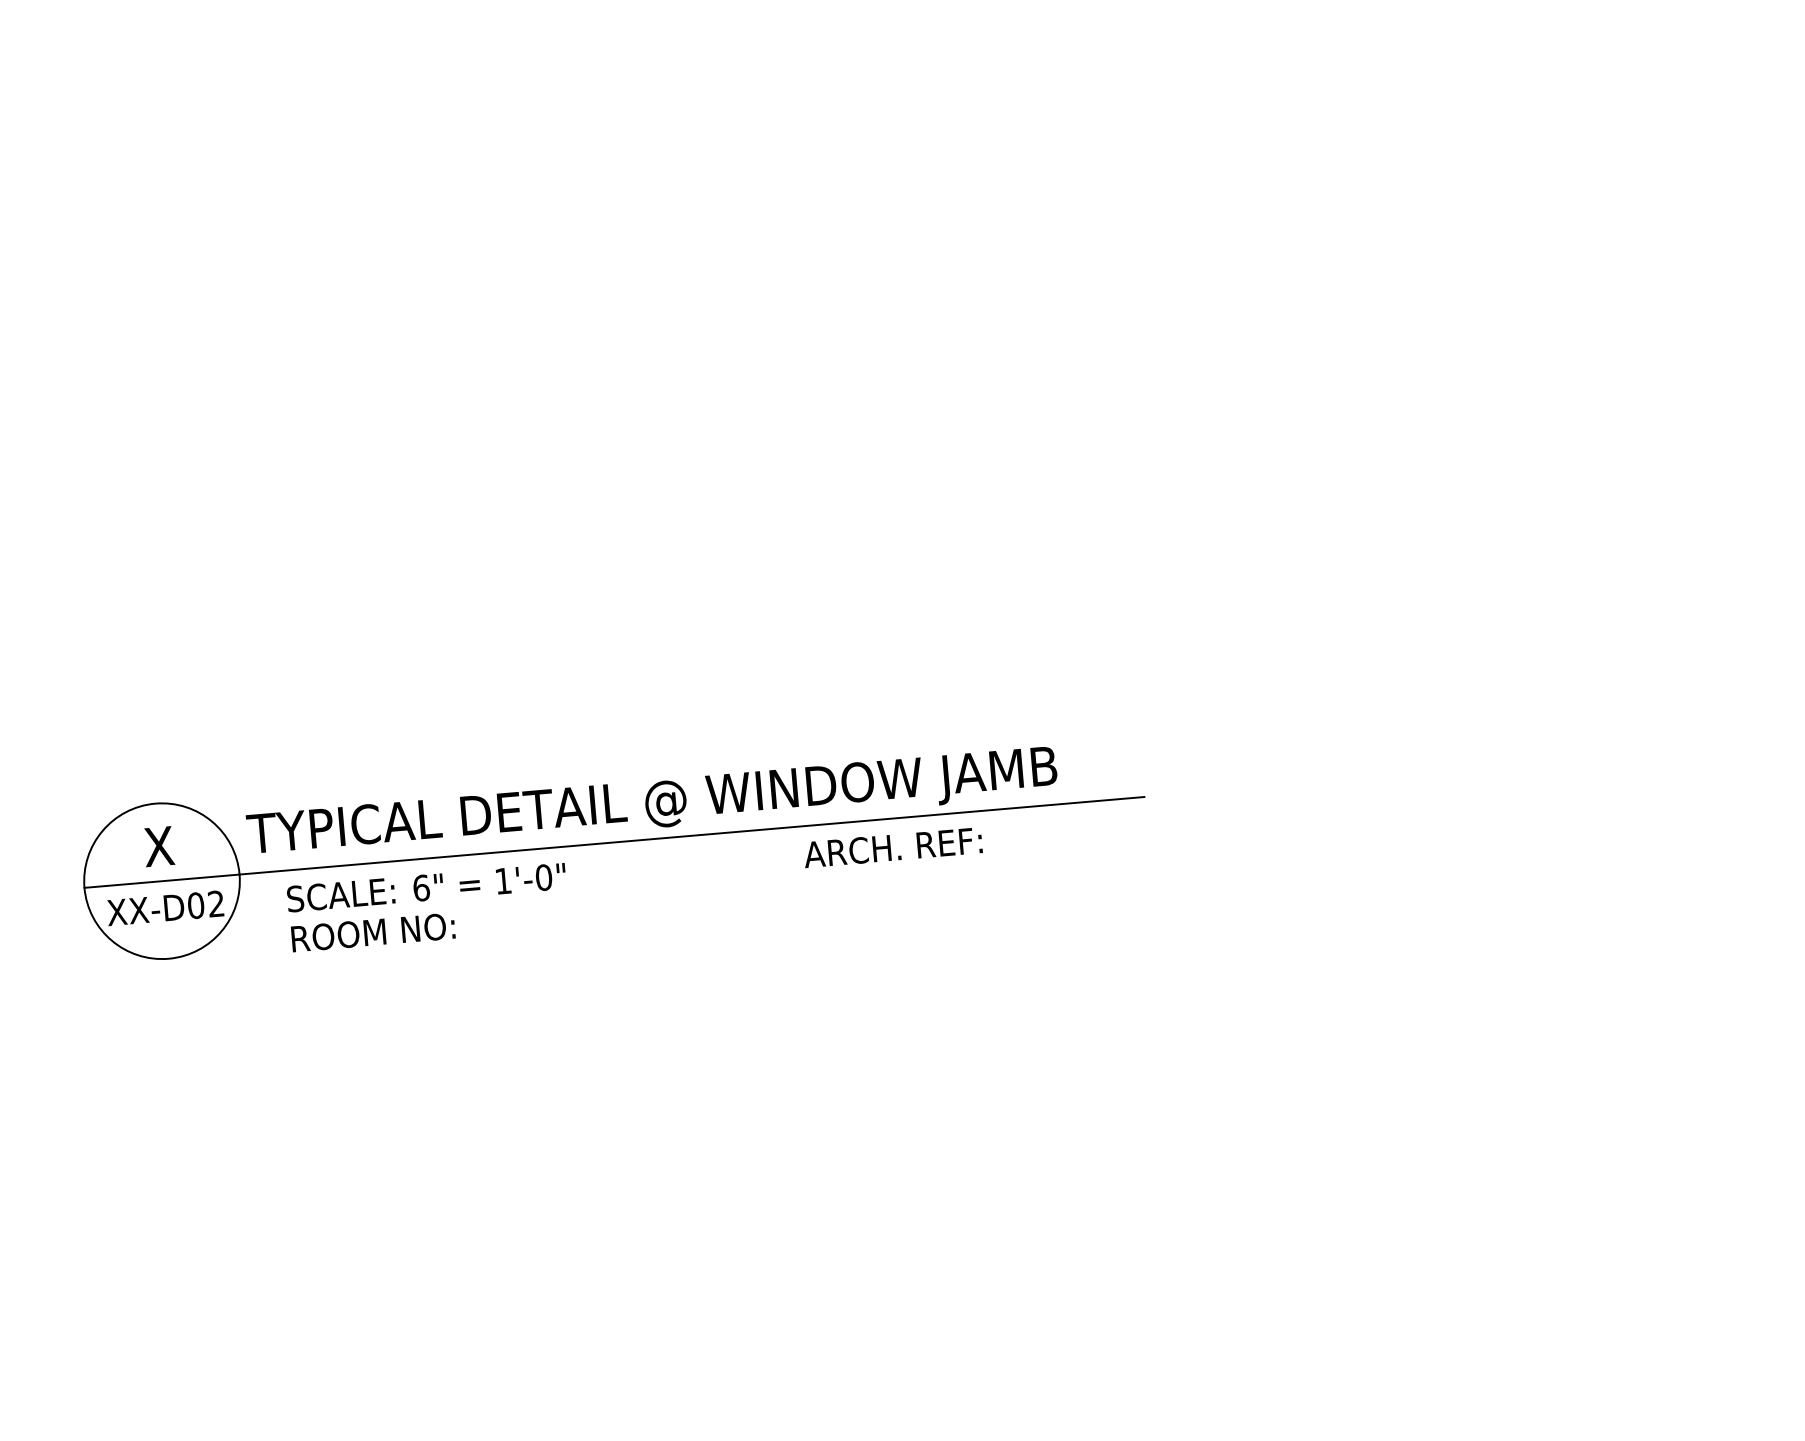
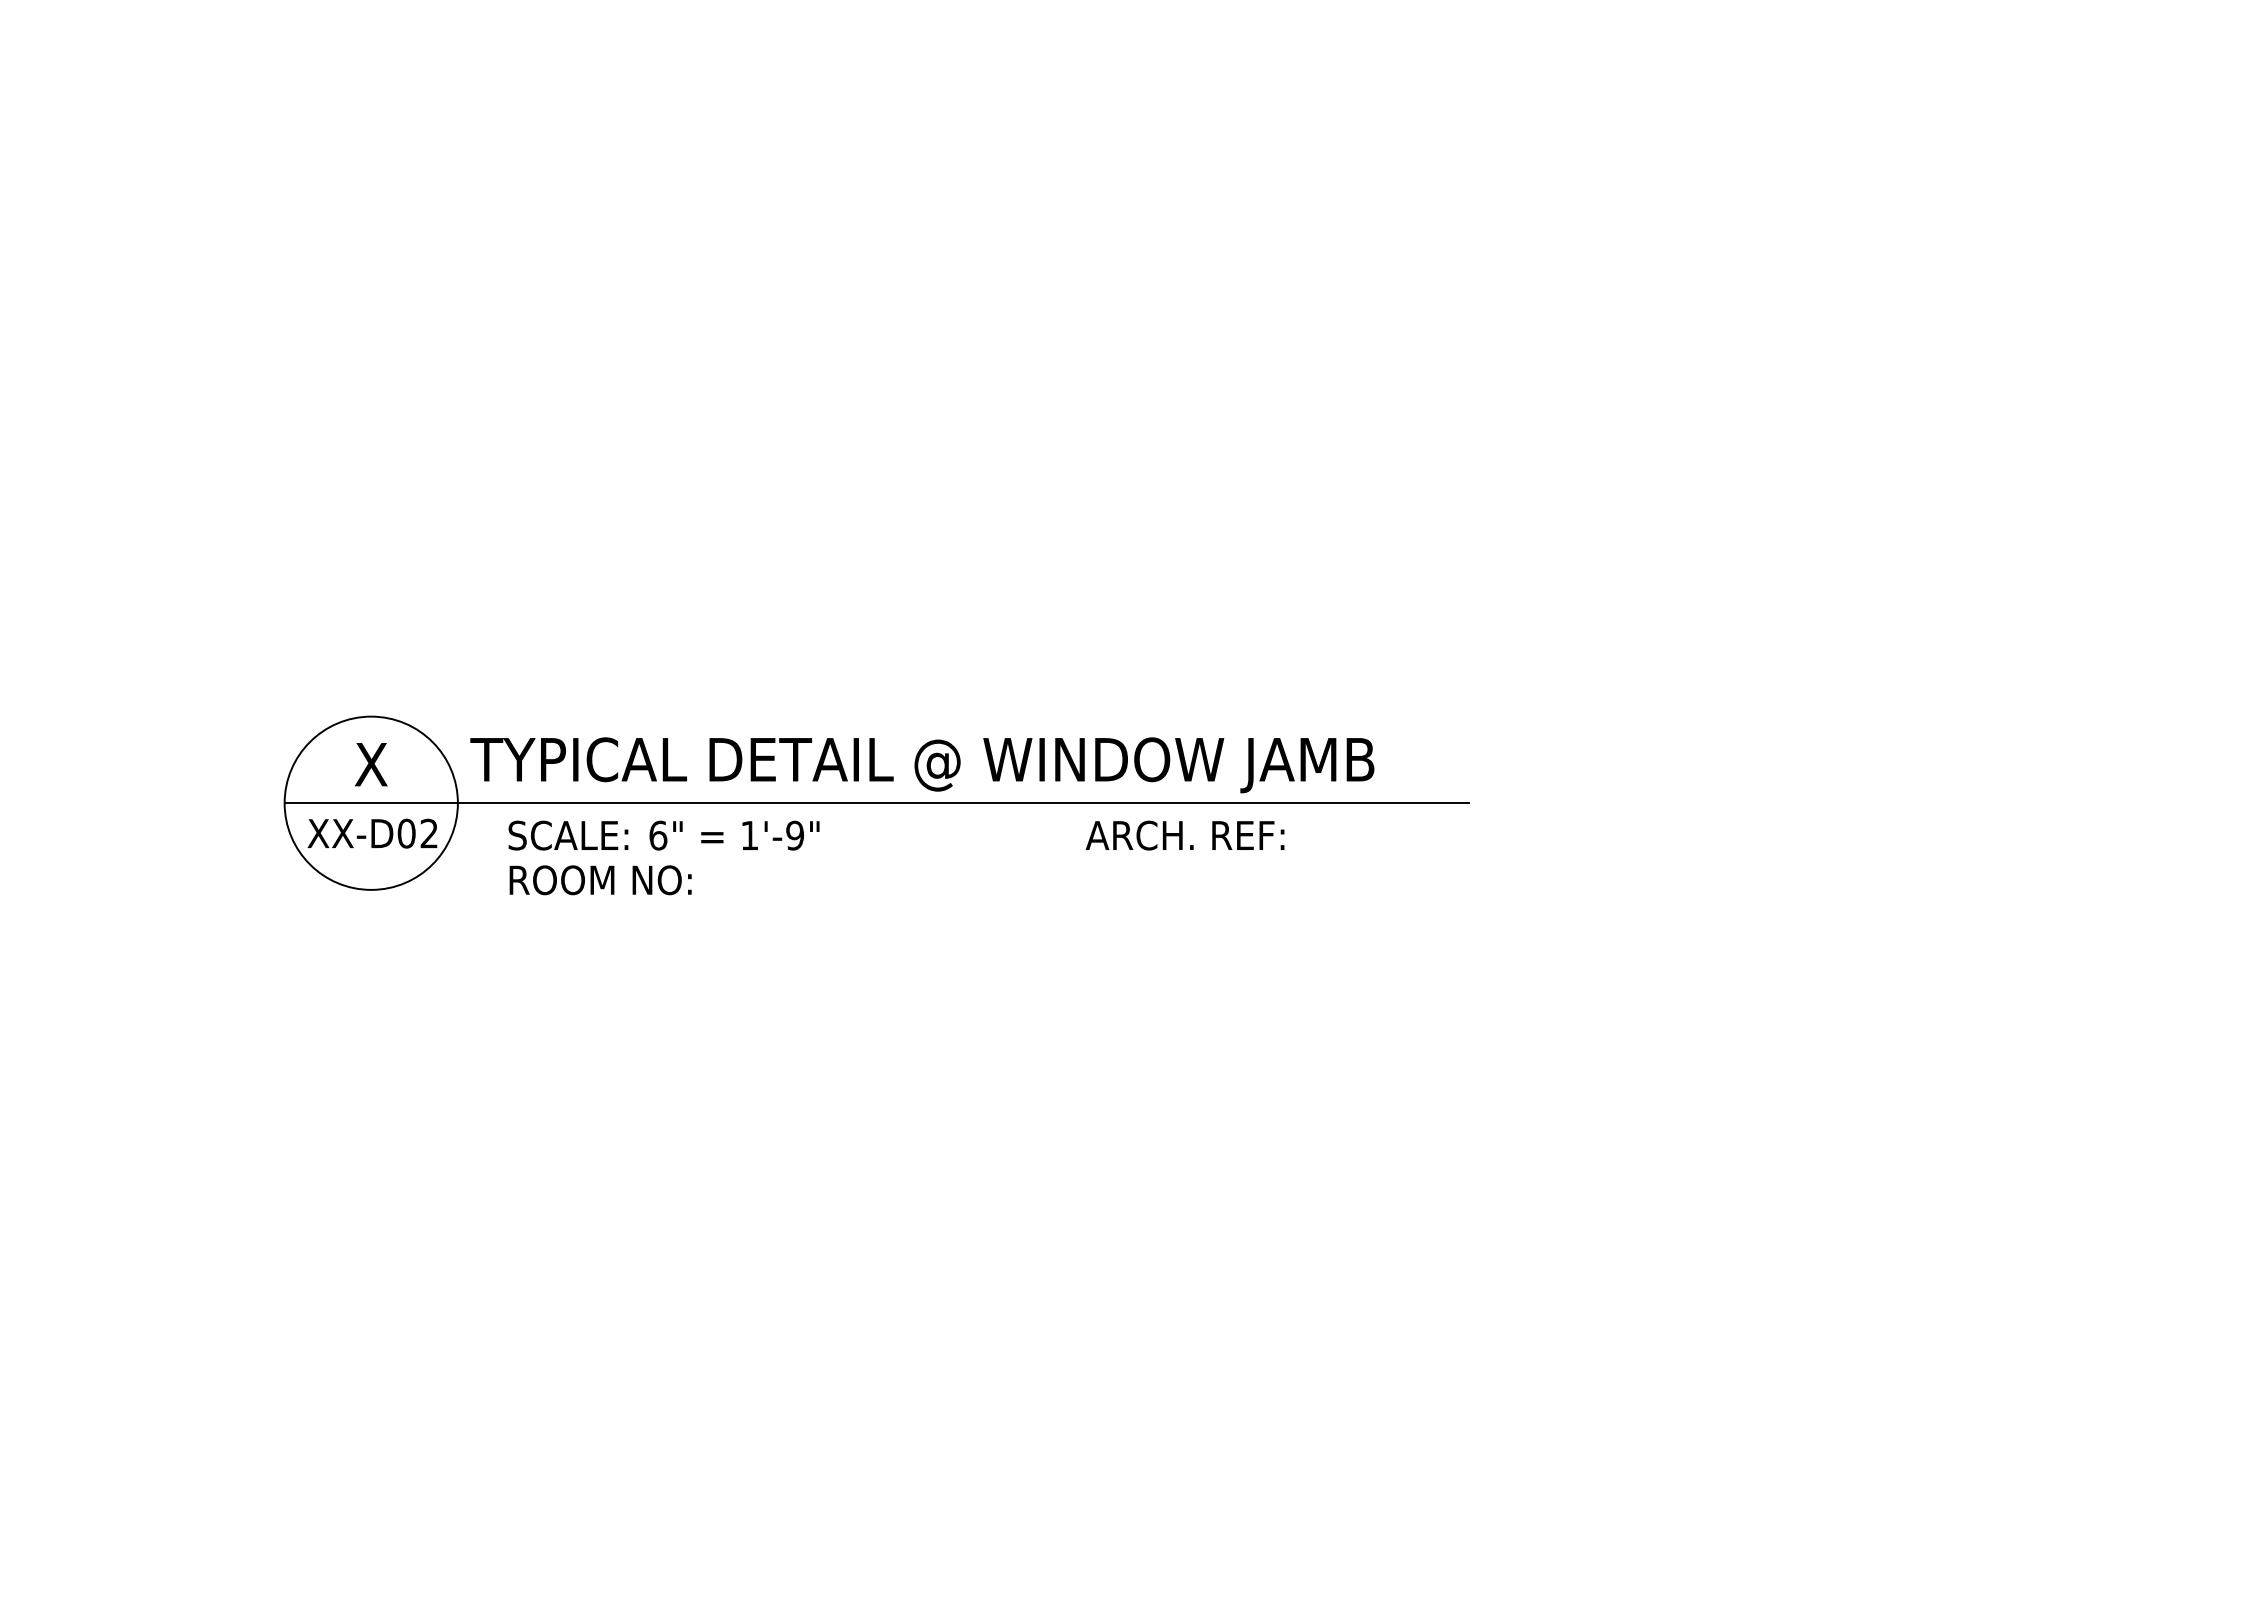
text: (544, 877) -> (795, 835), 1'-0" -> 1'-9"

